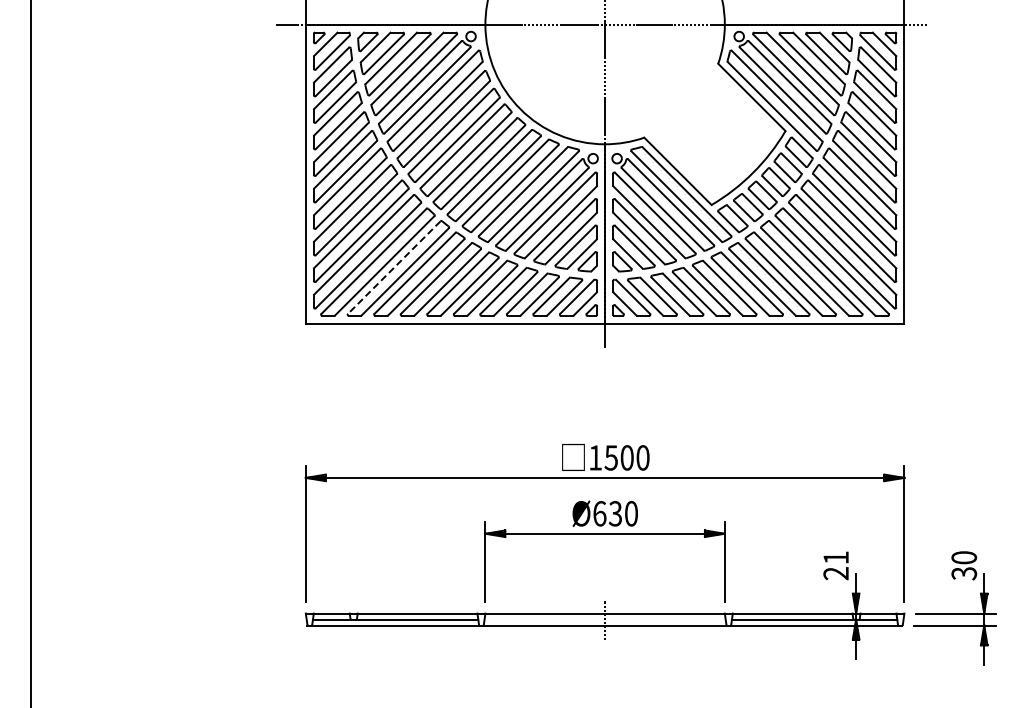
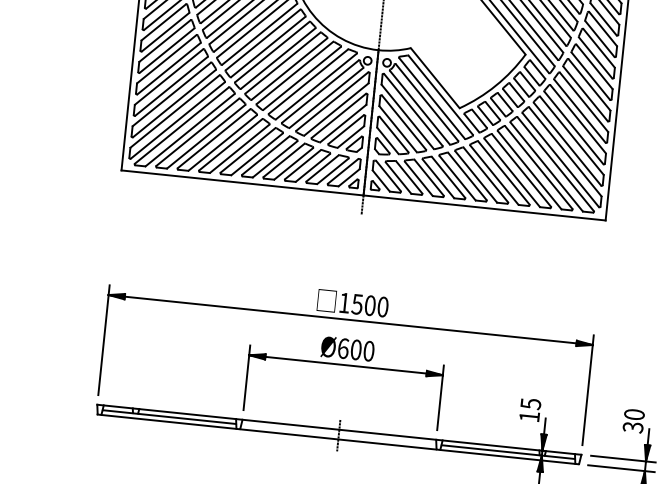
line: (393, 267) -> (197, 132), dashed -> solid
text: (615, 513) -> (356, 349), Ø630 -> Ø600
text: (835, 565) -> (529, 410), 21 -> 15

